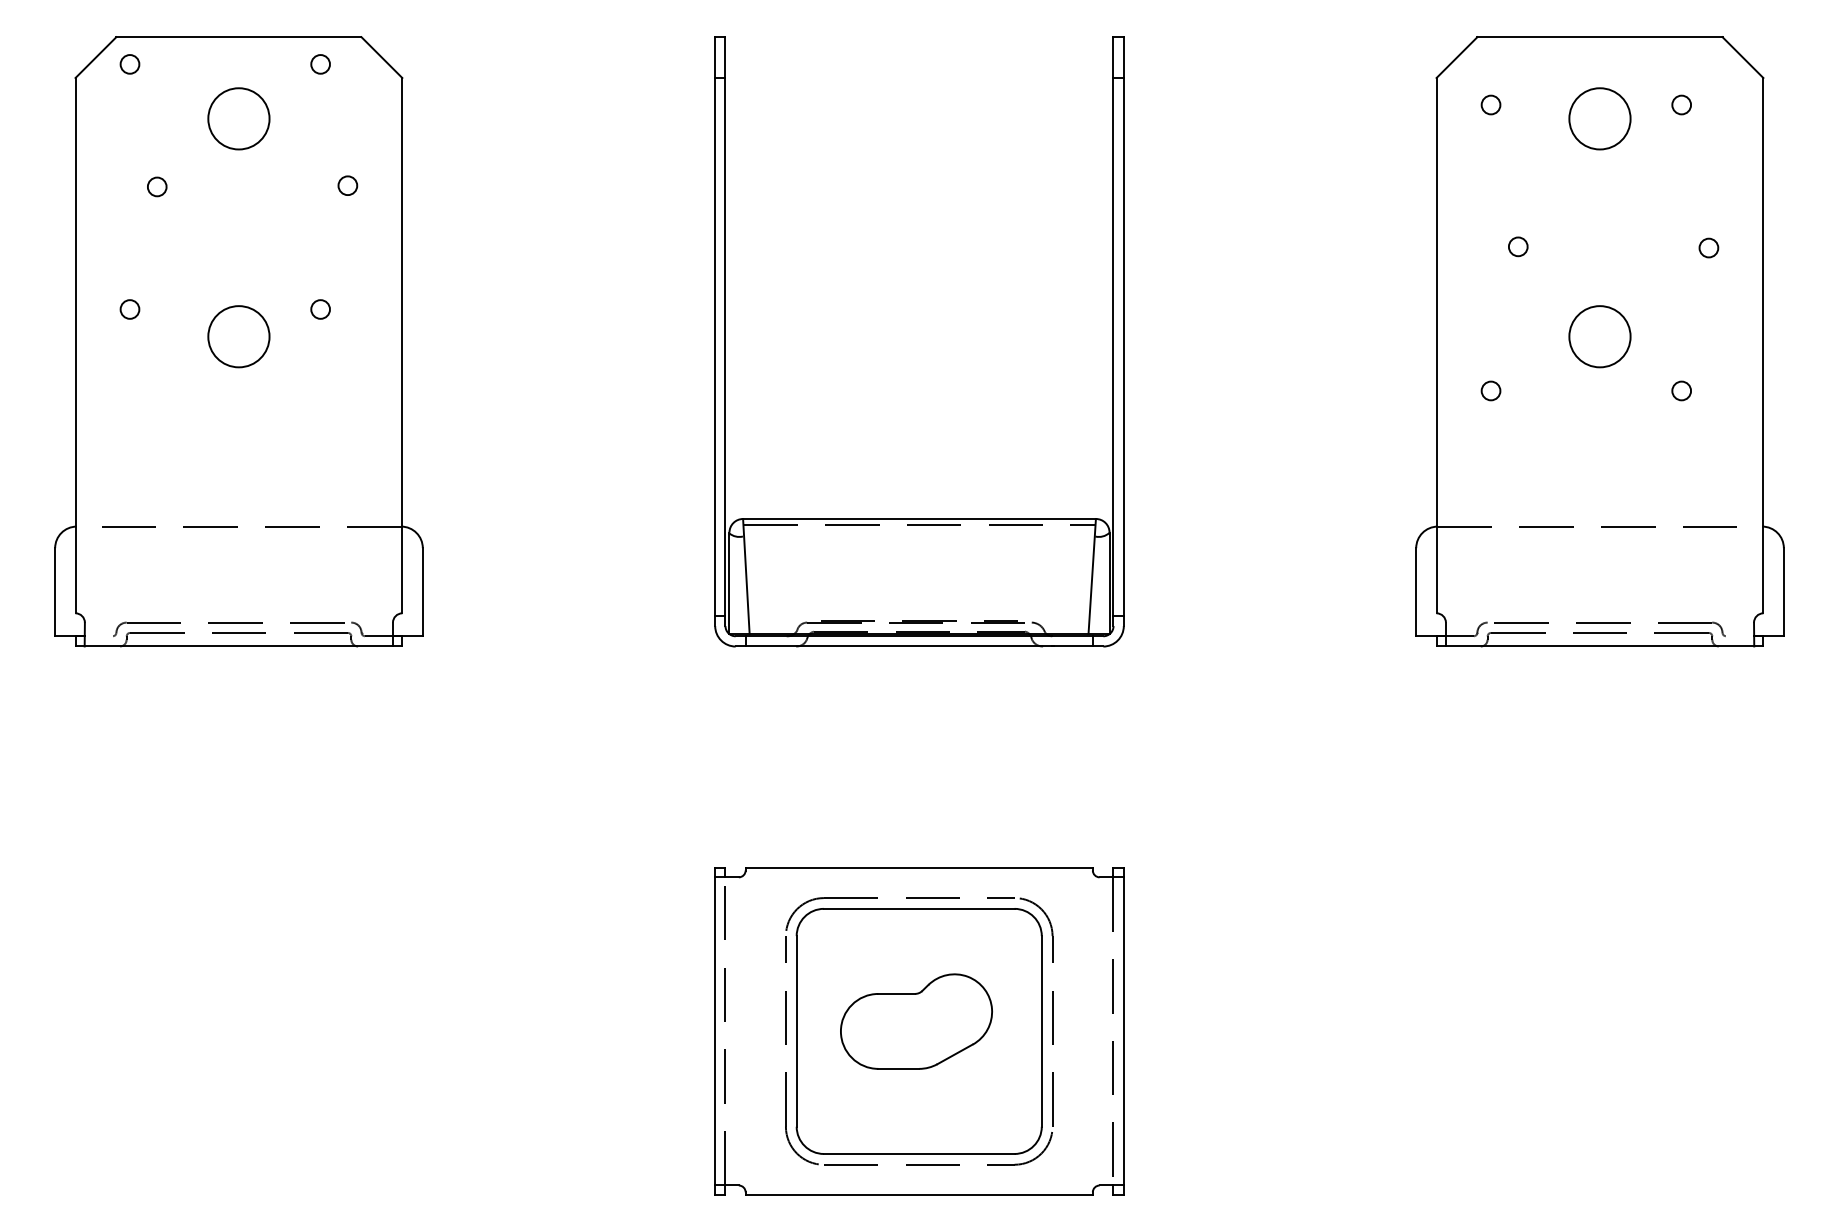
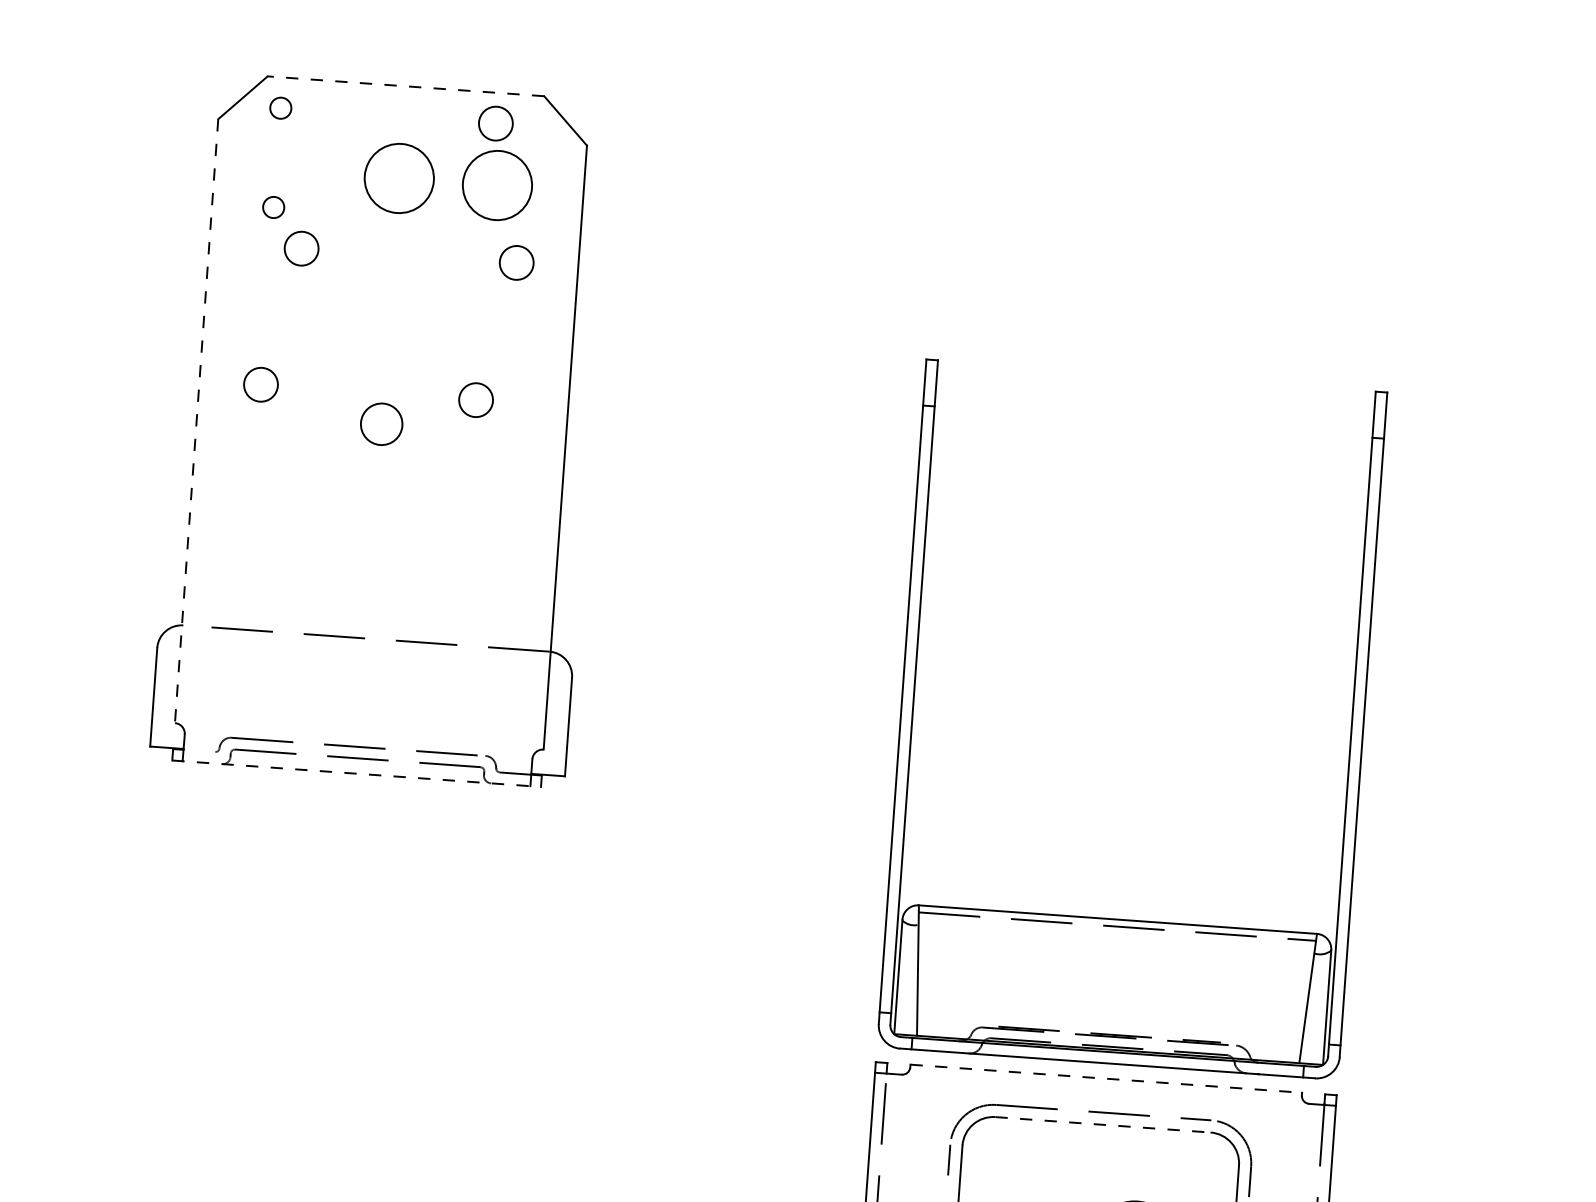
line: (238, 37) -> (405, 86), solid -> dashed
circle: (320, 64) -> (495, 123), size x1.6
circle: (325, 118) -> (497, 185), added
circle: (129, 152) -> (273, 207), added
circle: (347, 185) -> (516, 262), size x1.6
circle: (156, 186) -> (300, 248), size x1.6
circle: (129, 309) -> (260, 384), size x1.6
circle: (320, 309) -> (475, 400), size x1.6
circle: (238, 336) -> (381, 424), size x0.6
line: (75, 345) -> (196, 420), solid -> dashed
part: (919, 518) -> (1117, 919), moved
line: (239, 646) -> (357, 773), solid -> dashed
line: (919, 868) -> (1106, 1079), solid -> dashed
line: (919, 908) -> (1103, 1124), solid -> dashed

